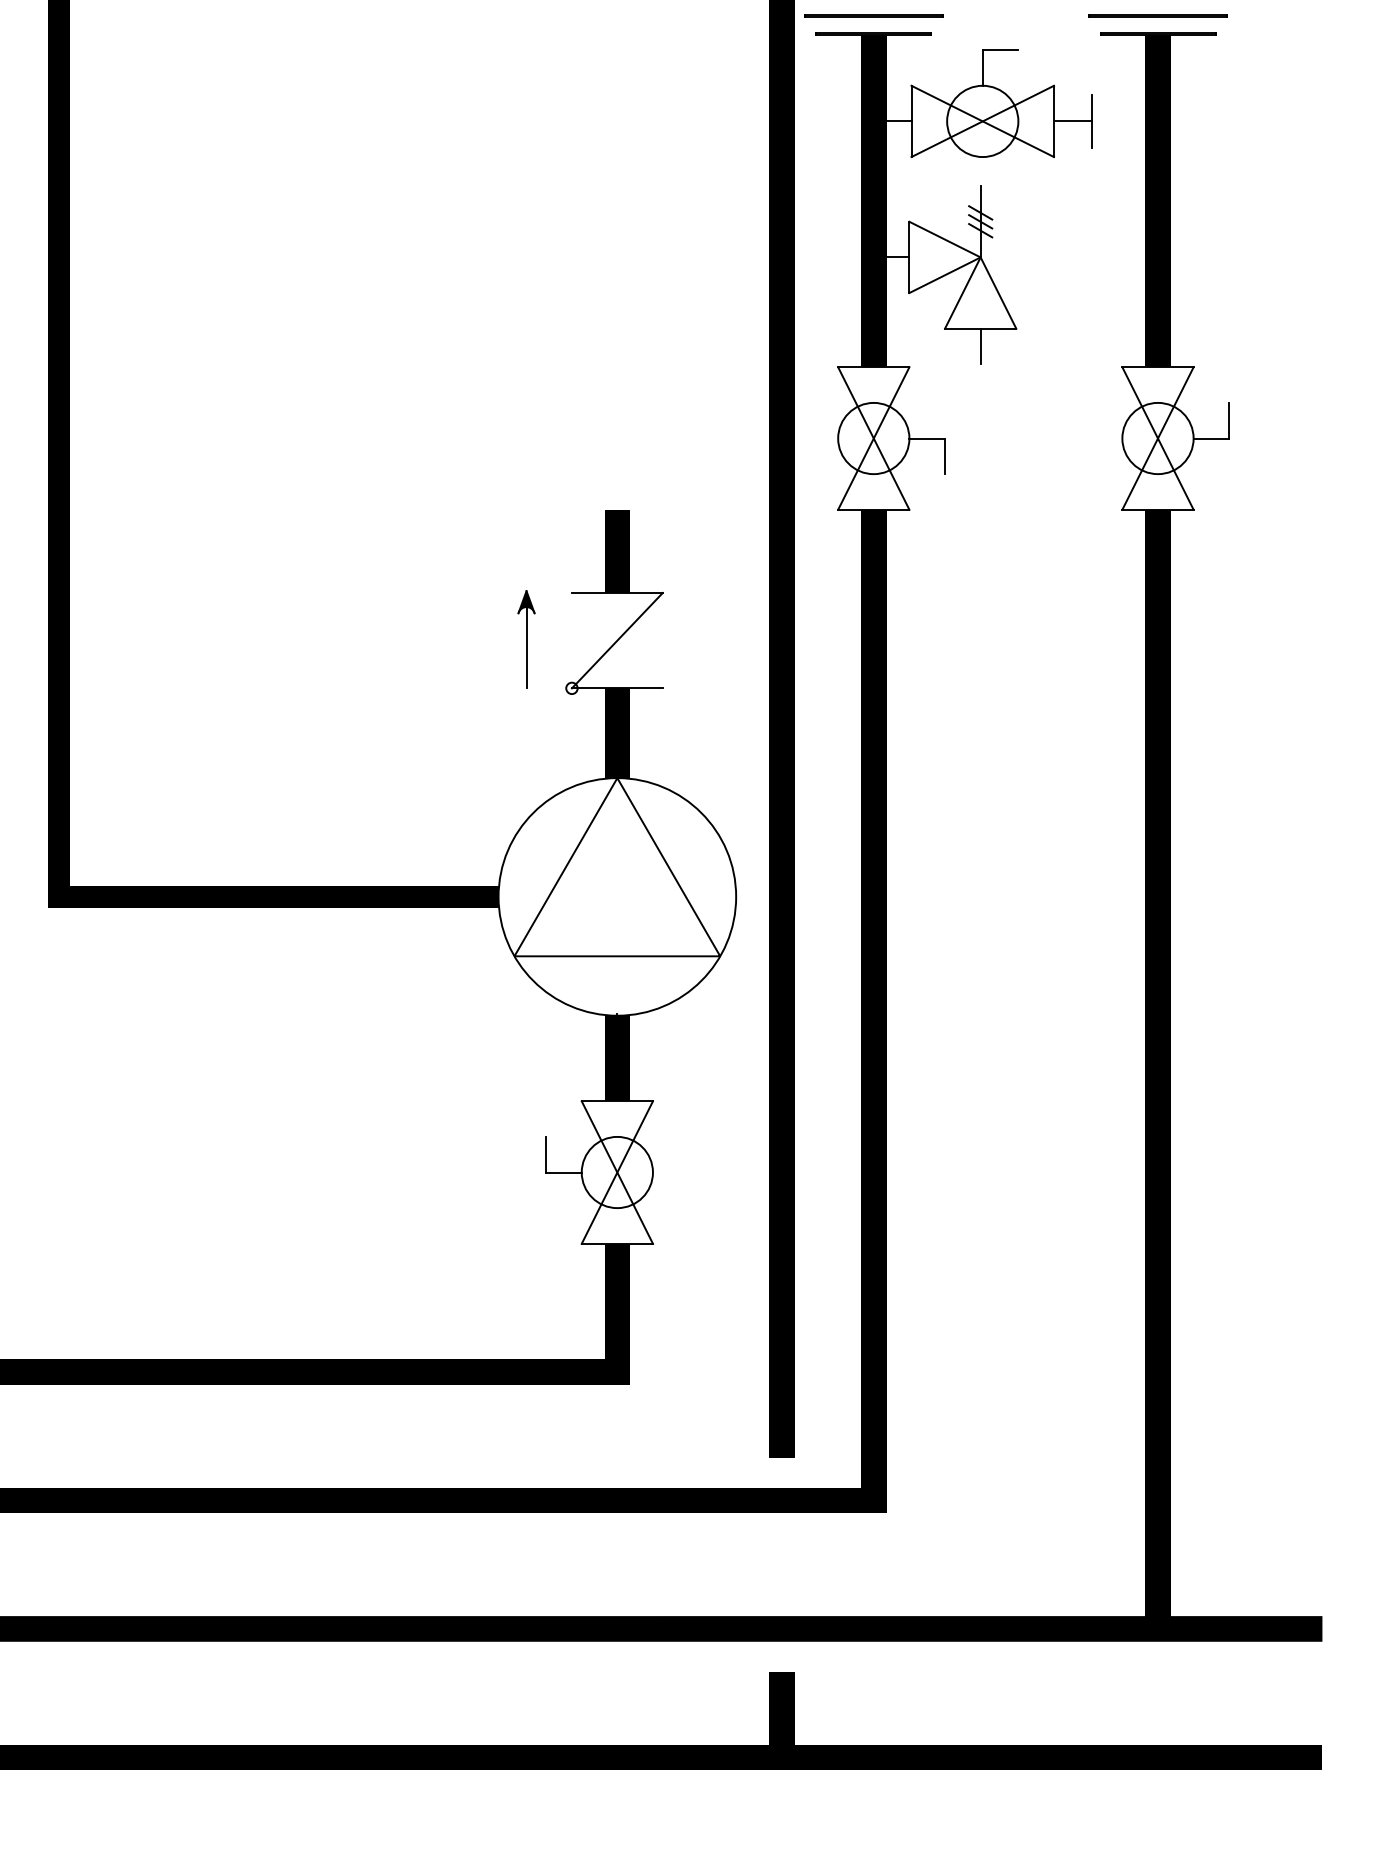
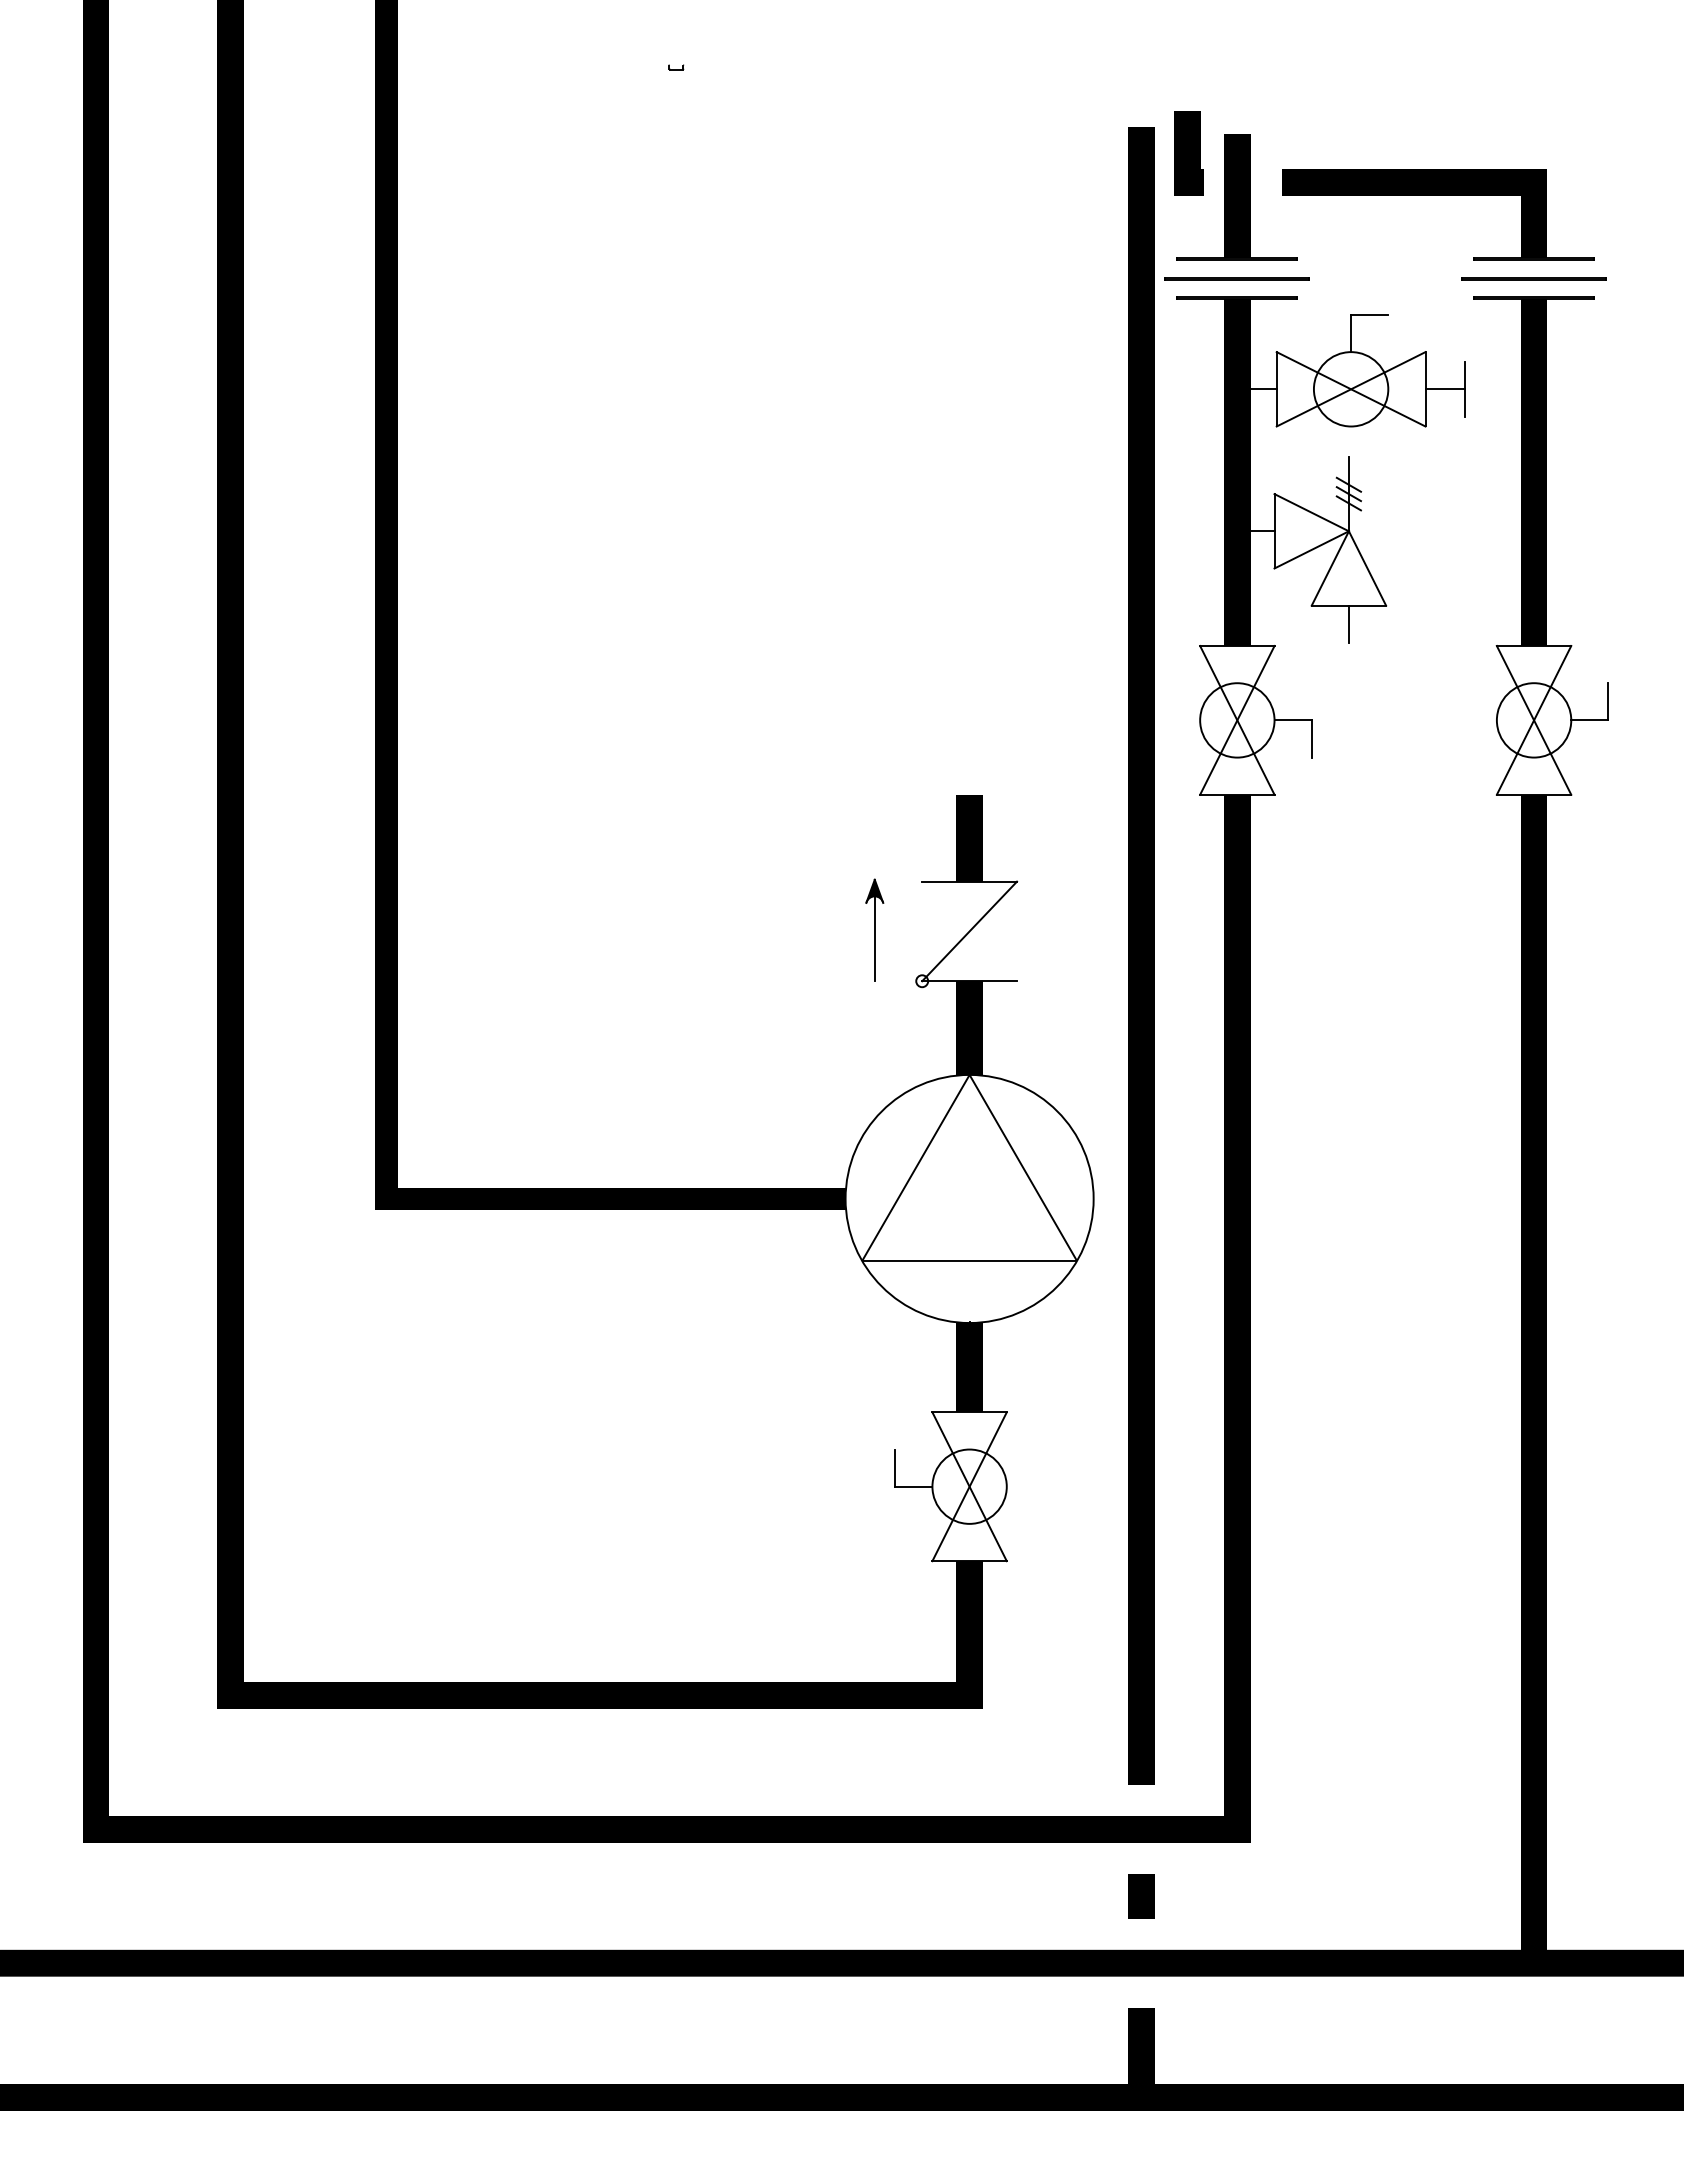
line: (781, 1565) -> (1141, 1896), added

